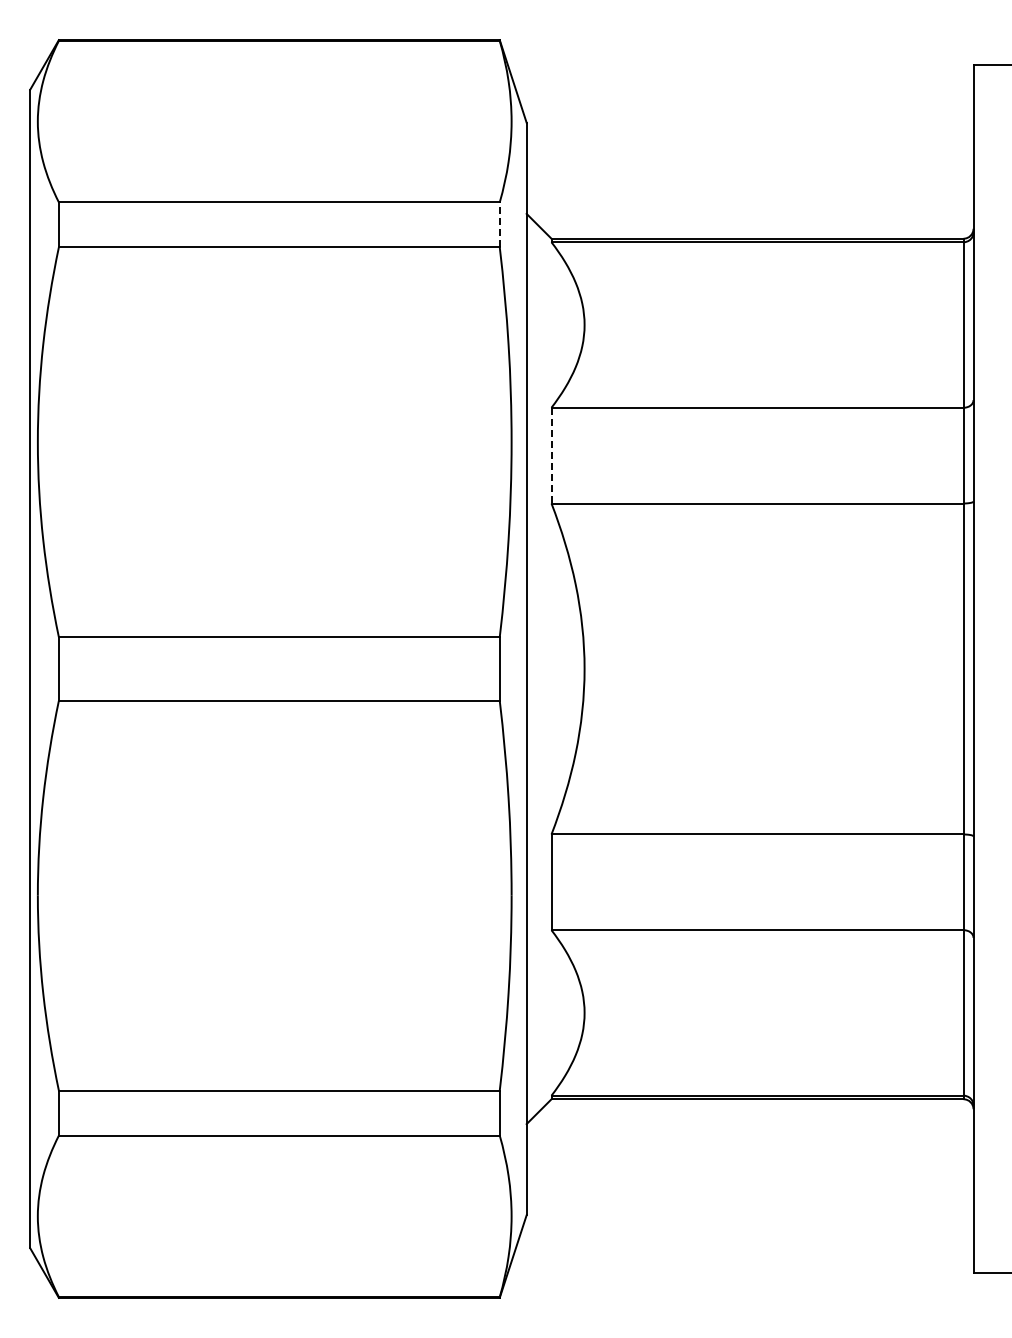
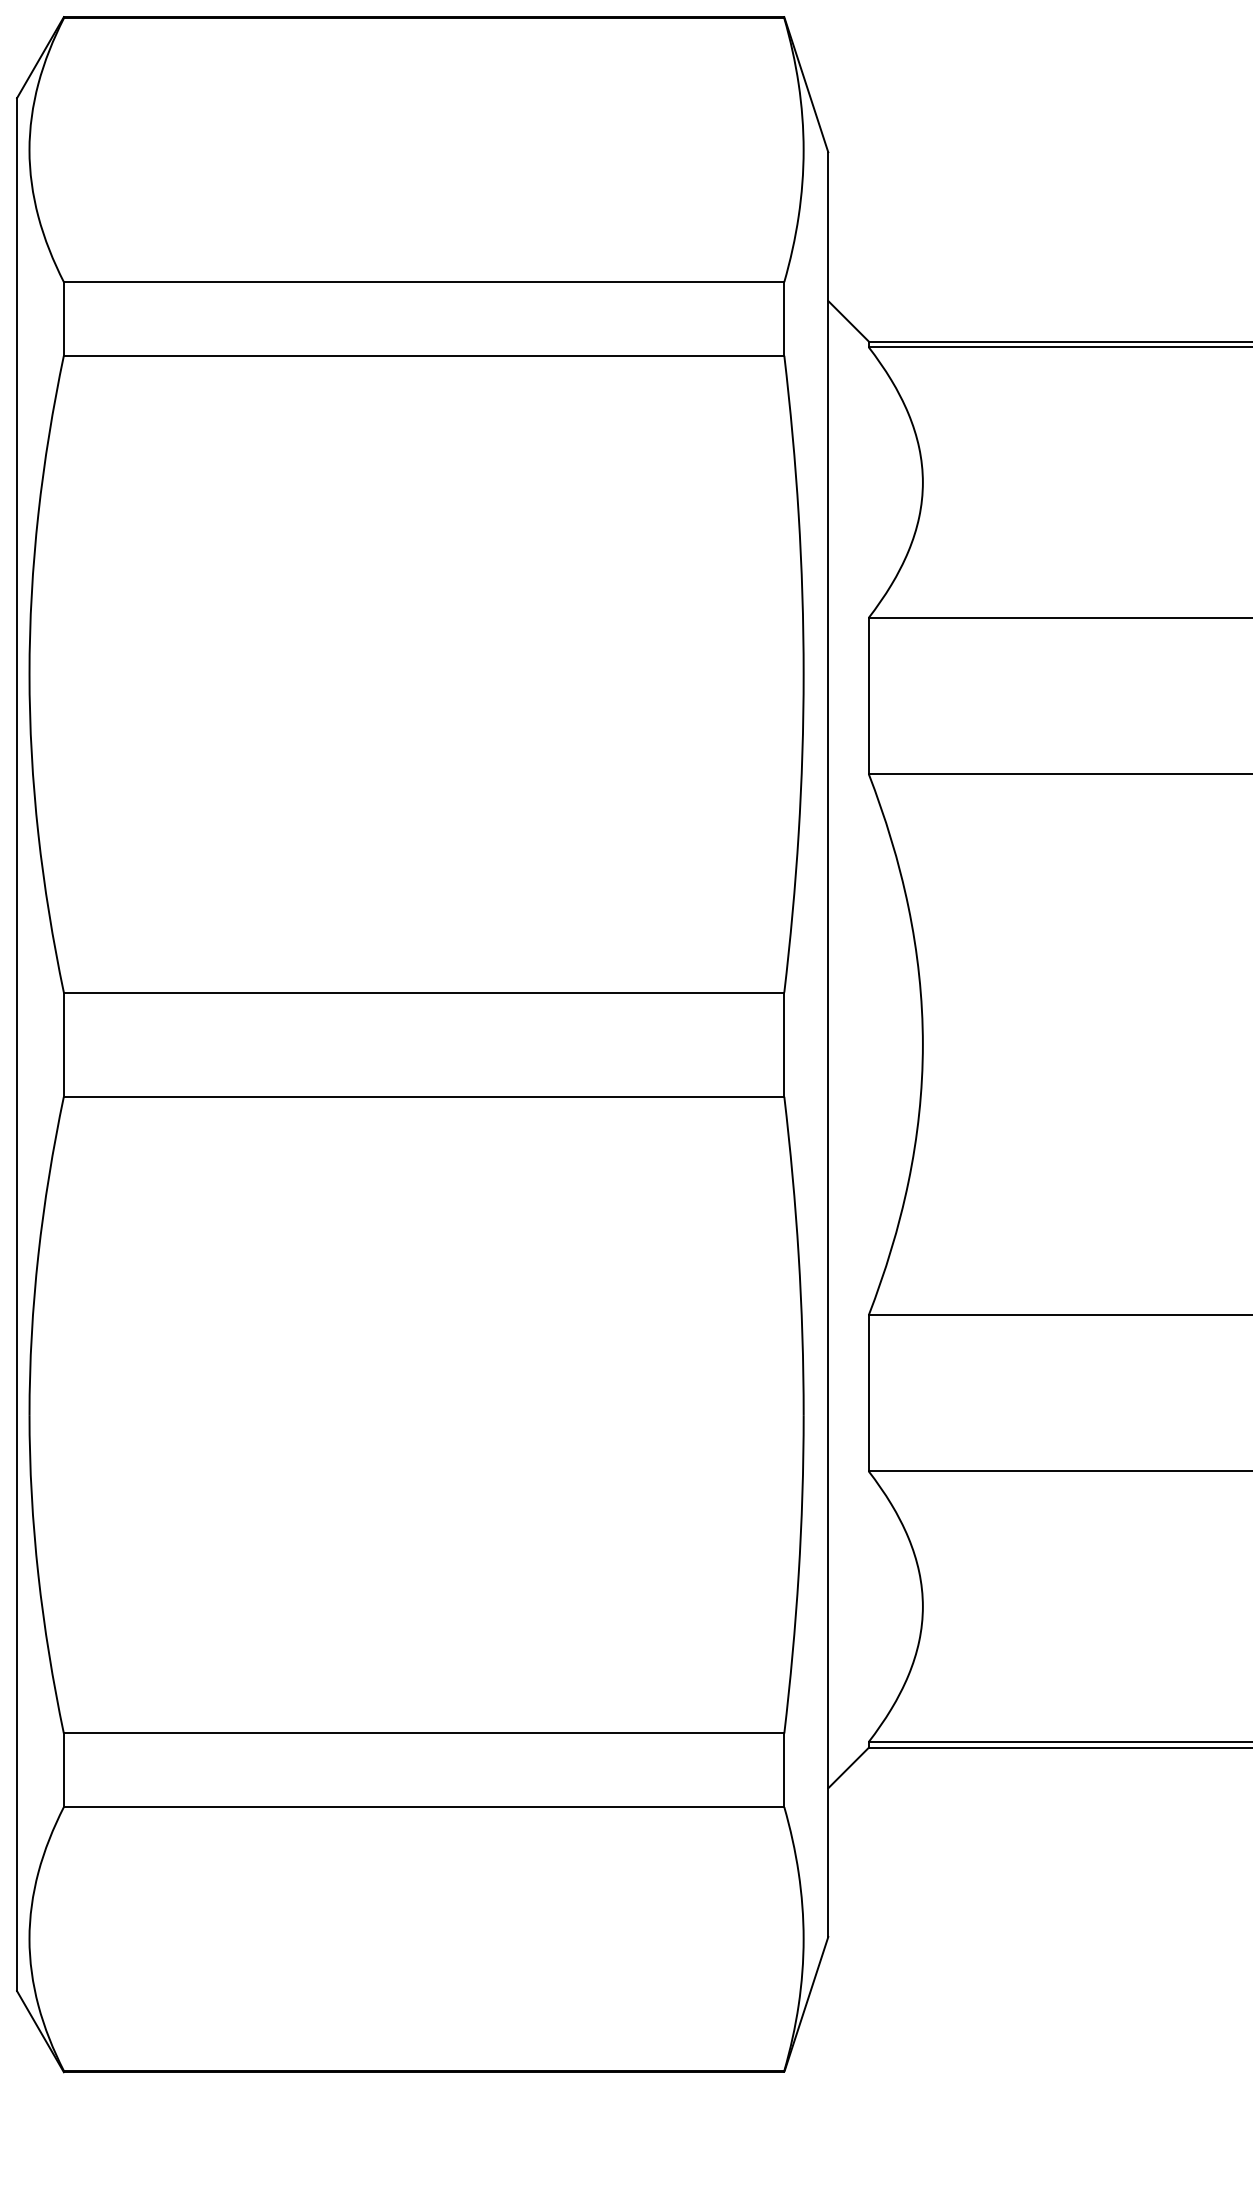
line: (499, 224) -> (783, 318), dashed -> solid
line: (551, 455) -> (868, 695), dashed -> solid

